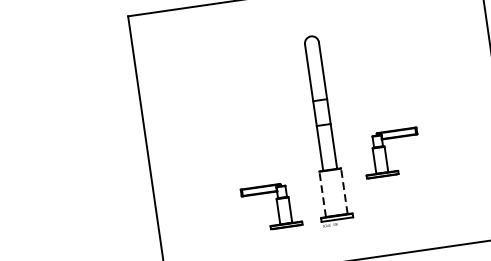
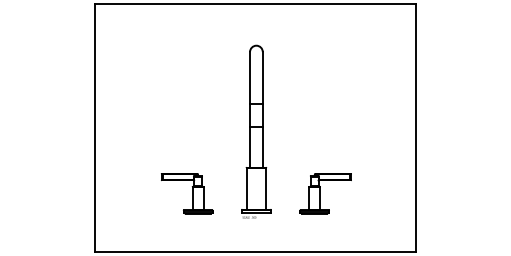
part: (391, 152) -> (325, 193), moved
line: (344, 190) -> (266, 188), dashed -> solid
line: (322, 194) -> (246, 188), dashed -> solid
part: (272, 206) -> (187, 193), moved

